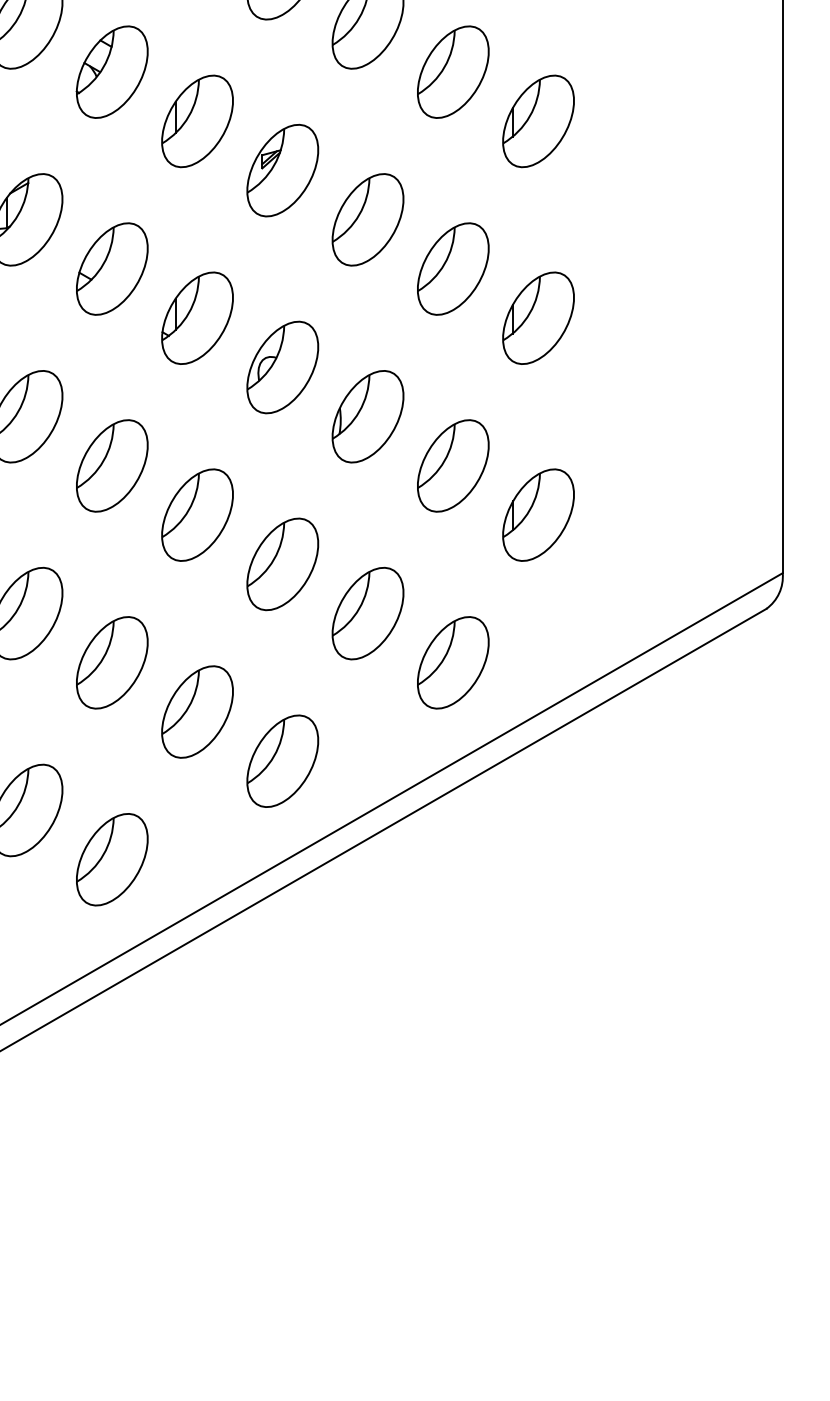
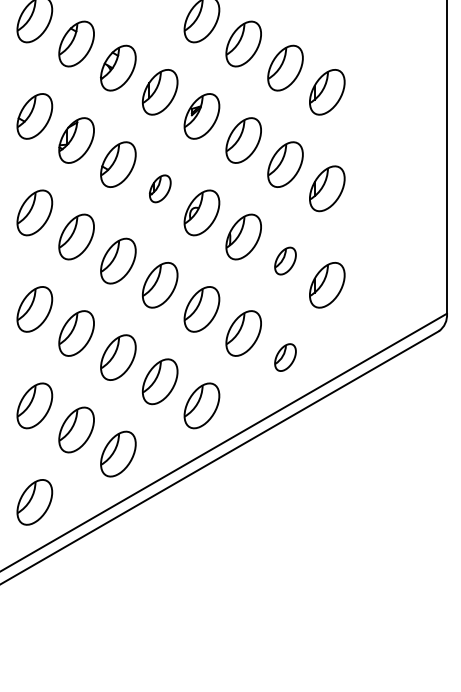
part: (198, 317) -> (160, 188), size x0.6
part: (453, 464) -> (285, 260), size x0.6
part: (453, 662) -> (285, 357), size x0.6

